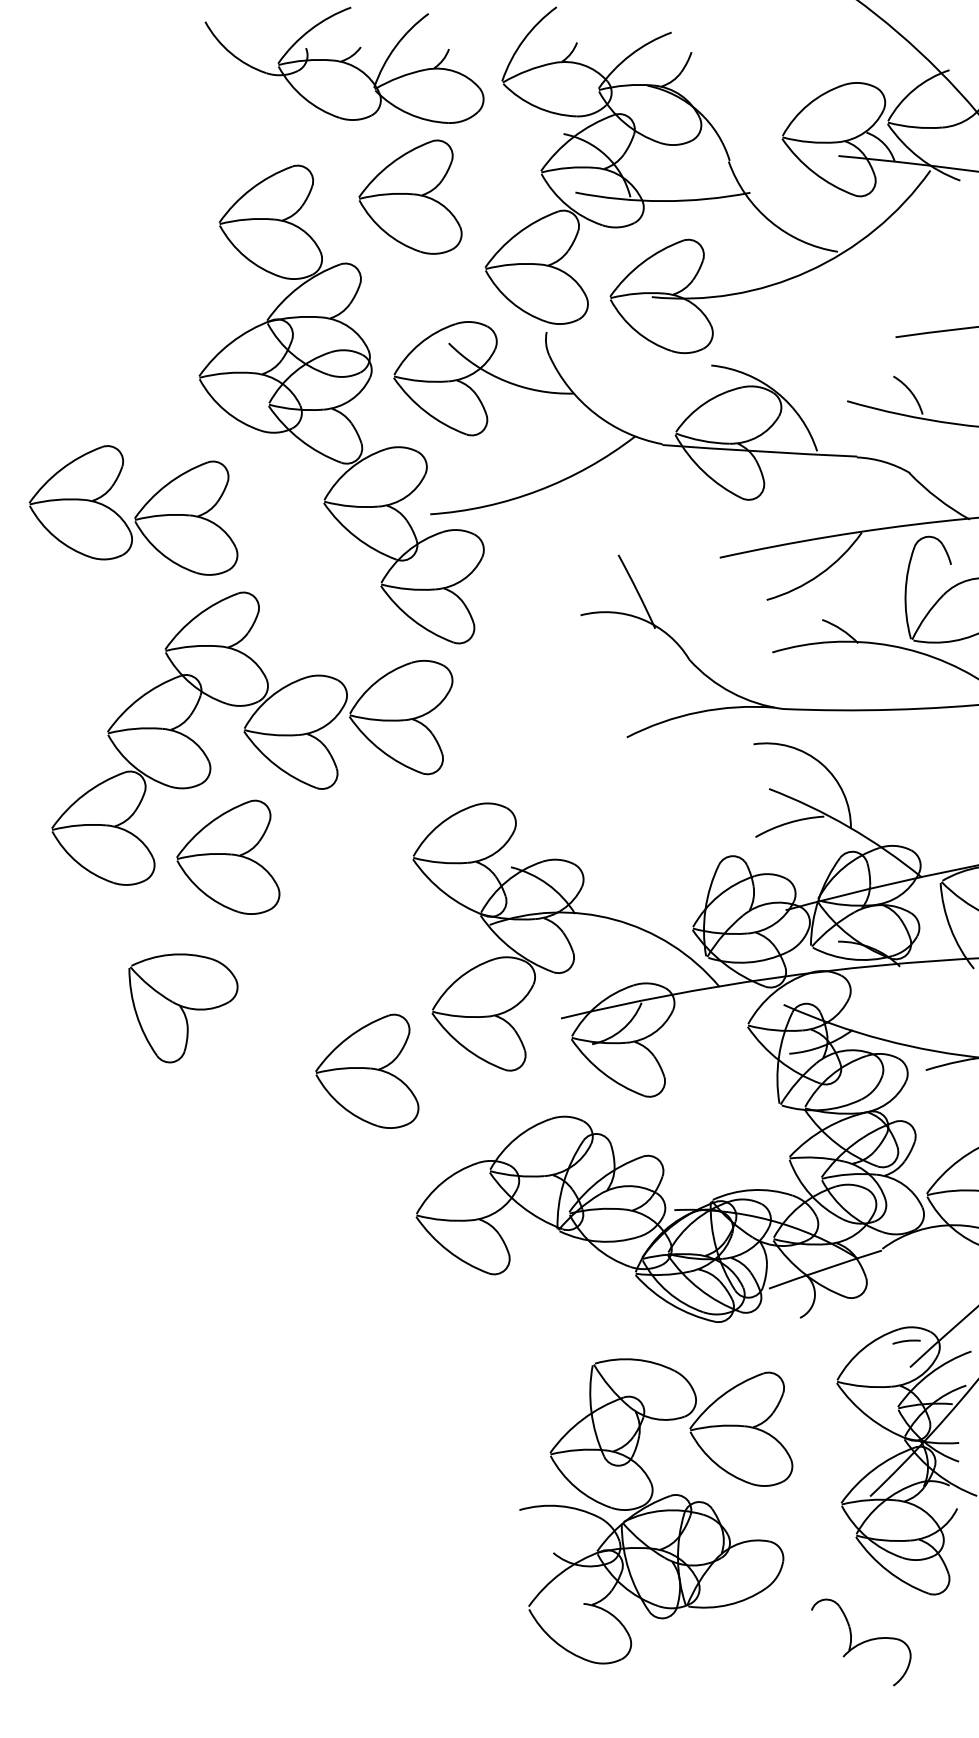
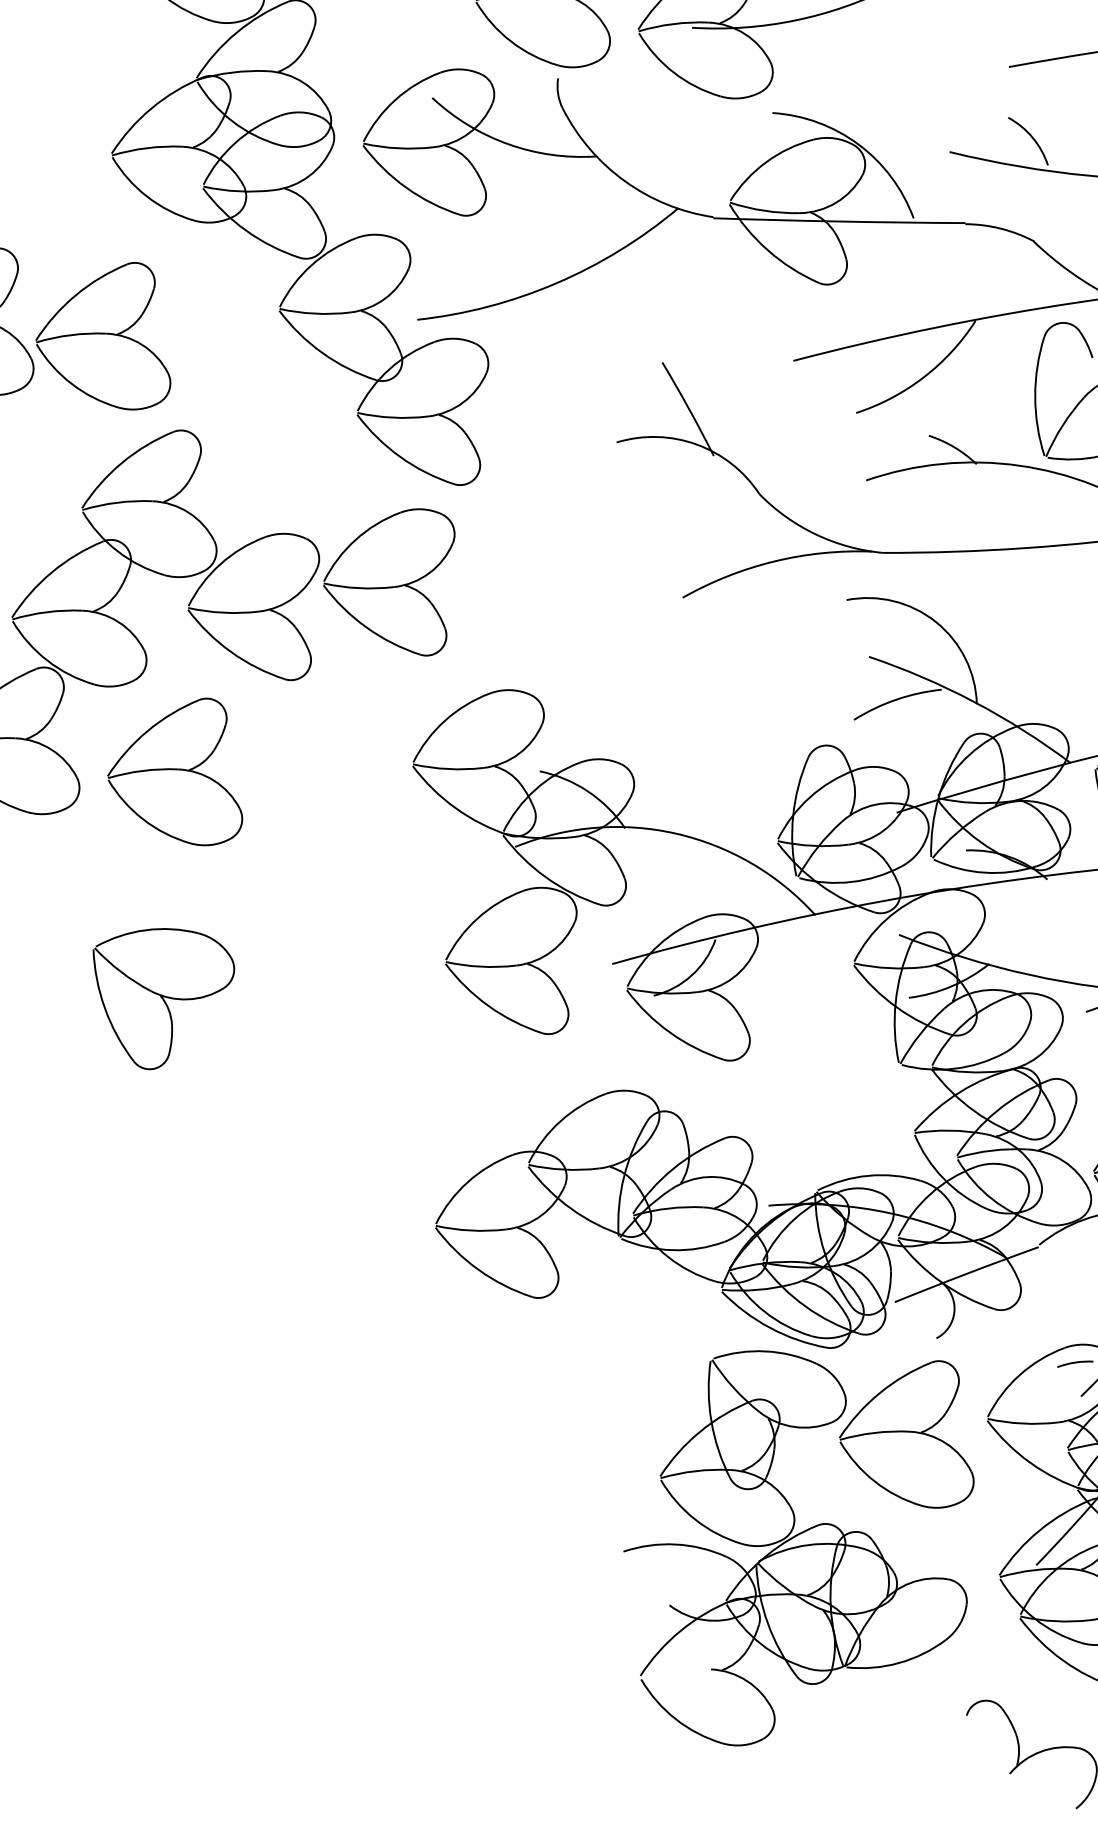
part: (183, 1008) -> (165, 998), moved
part: (367, 1070) -> (365, 1041), removed
part: (656, 1511) -> (800, 1546), moved

